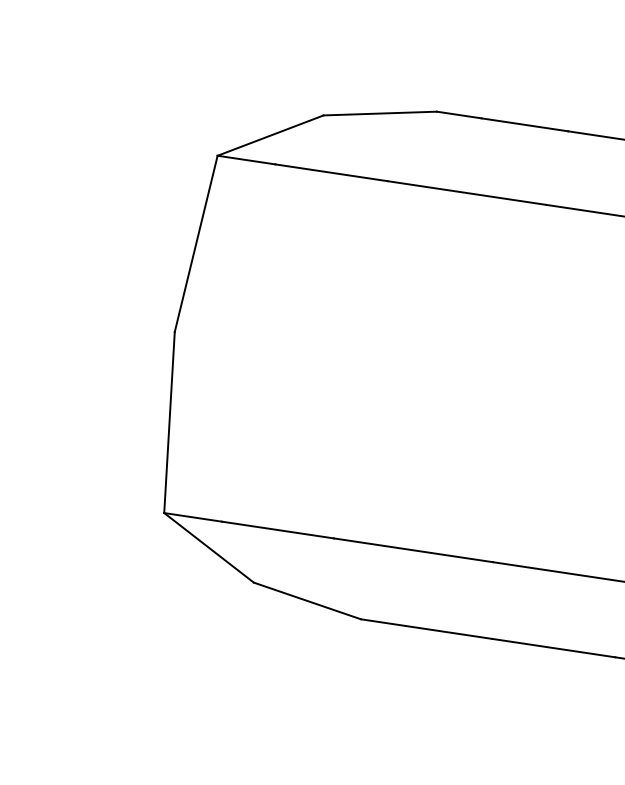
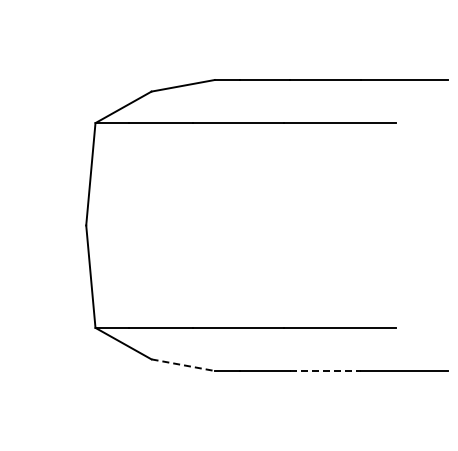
line: (307, 601) -> (183, 365), solid -> dashed
line: (554, 647) -> (325, 370), solid -> dashed

